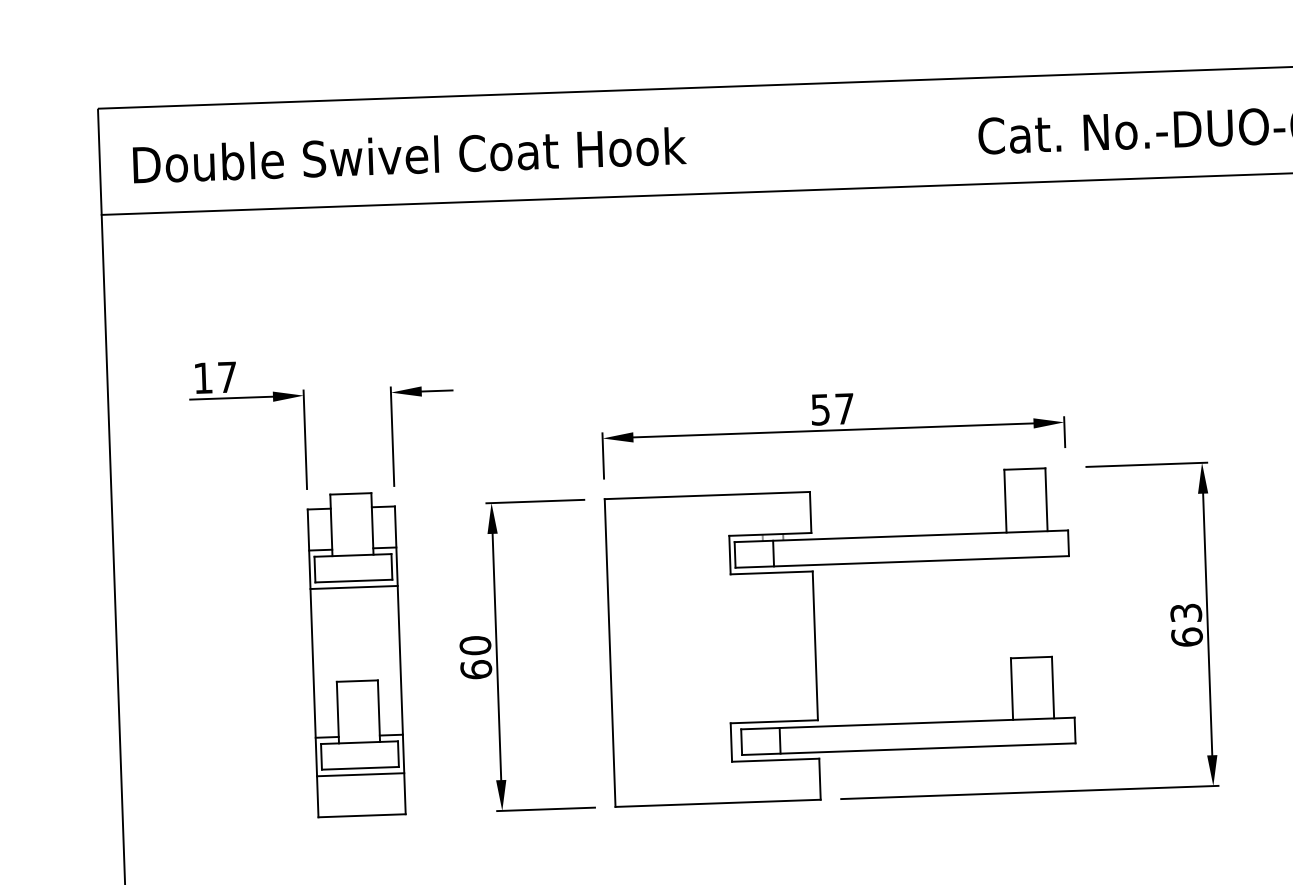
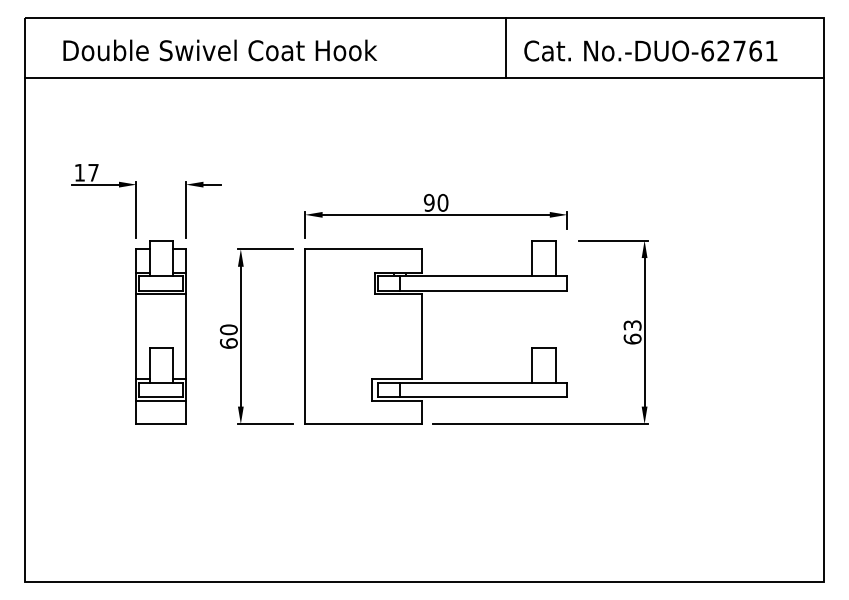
line: (946, 131) -> (506, 47), added
text: (410, 155) -> (220, 50), moved
text: (831, 408) -> (435, 202), 57 -> 90

